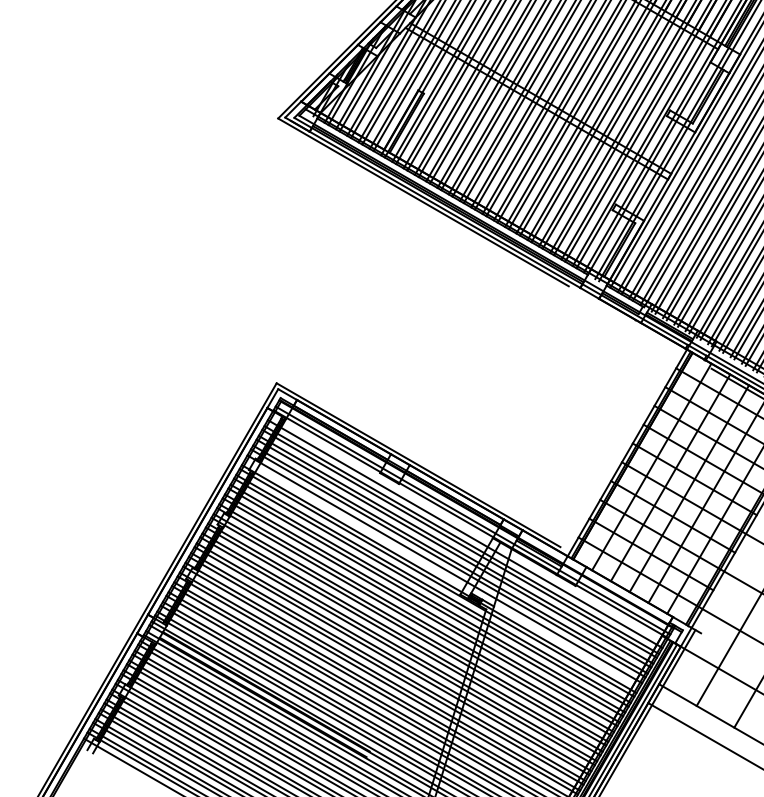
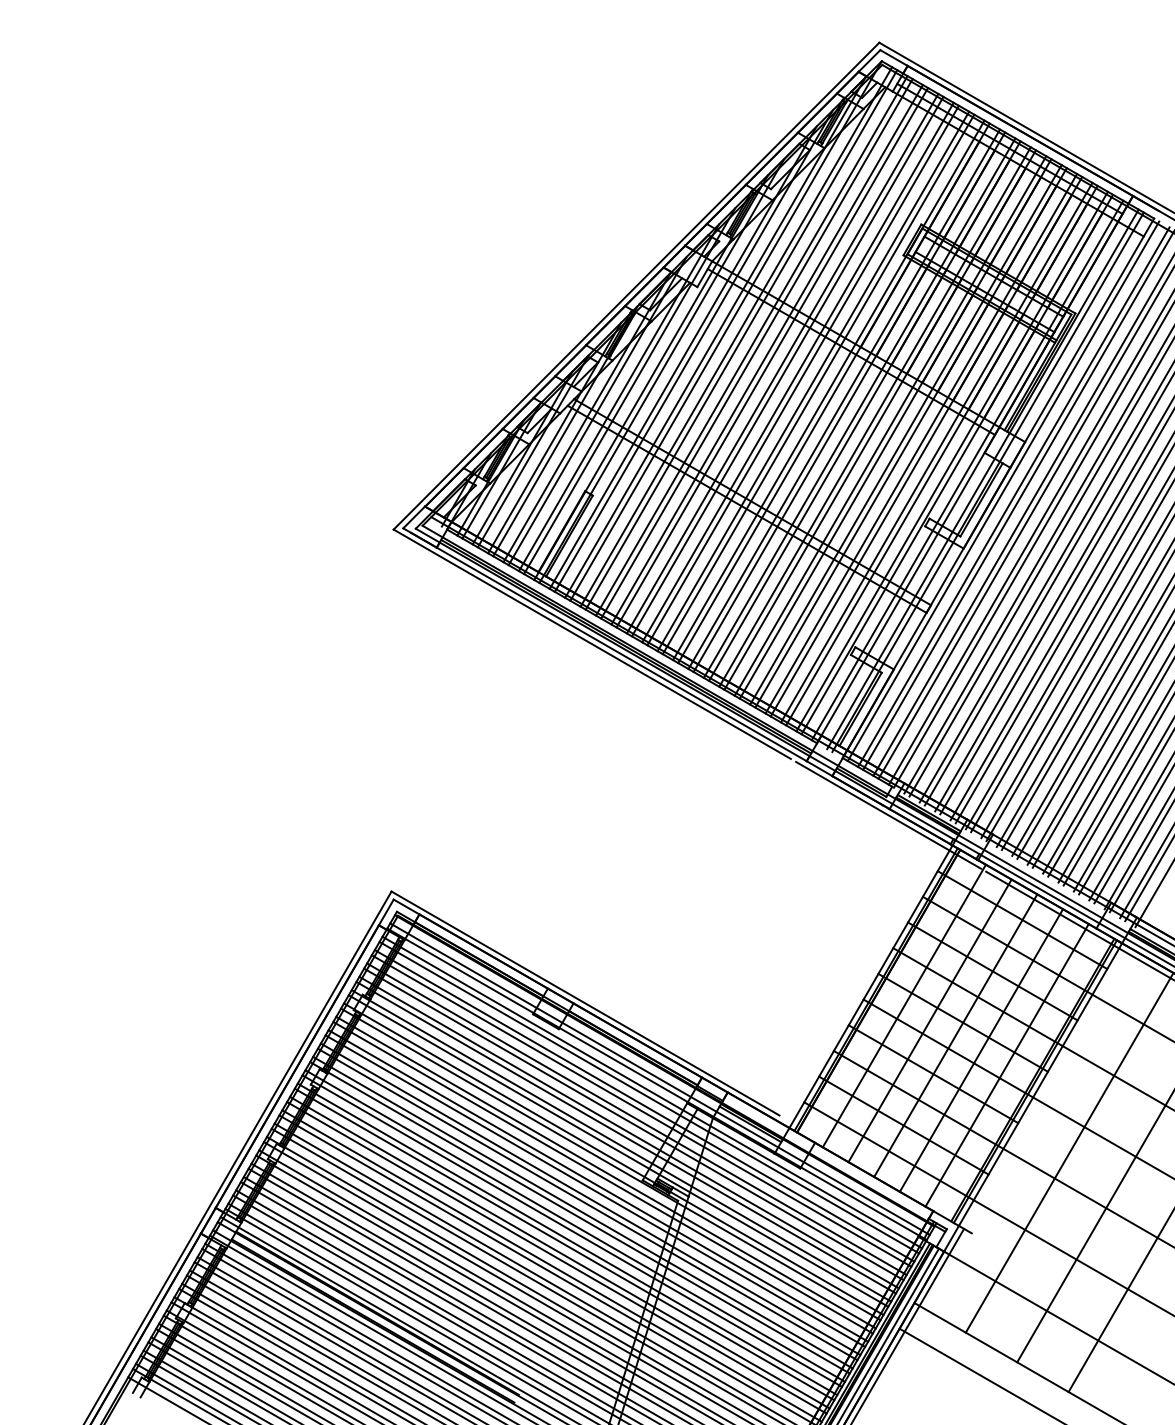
line: (640, 326) -> (888, 814), added
line: (467, 530) -> (652, 1092), added
line: (442, 572) -> (618, 1150), added

